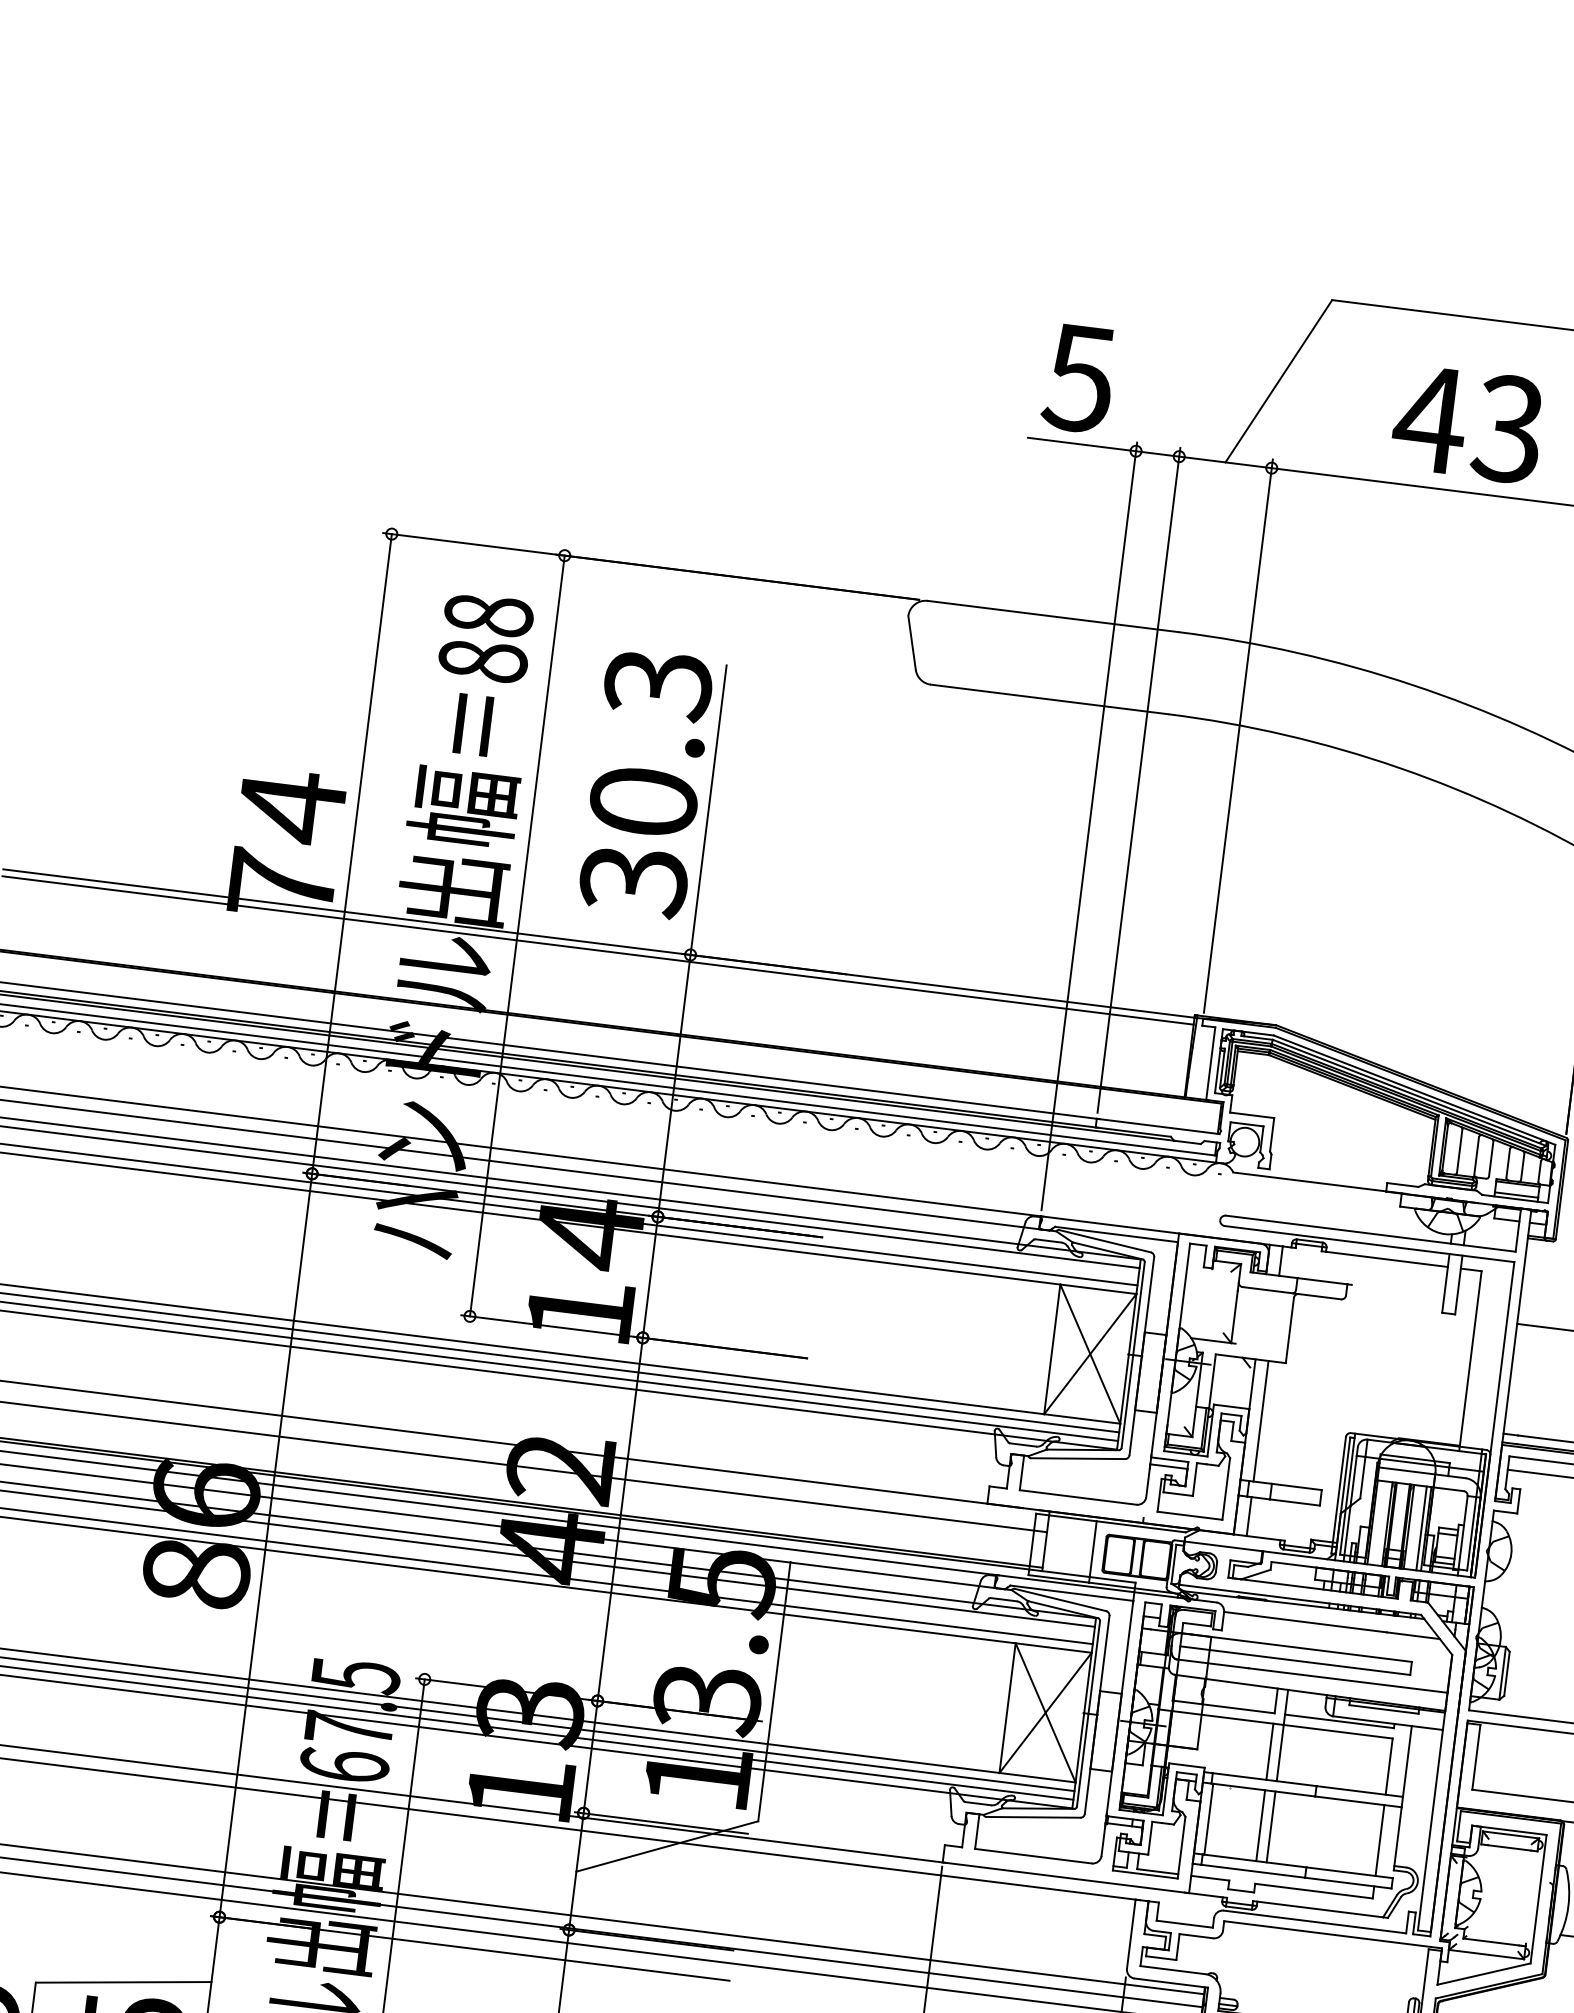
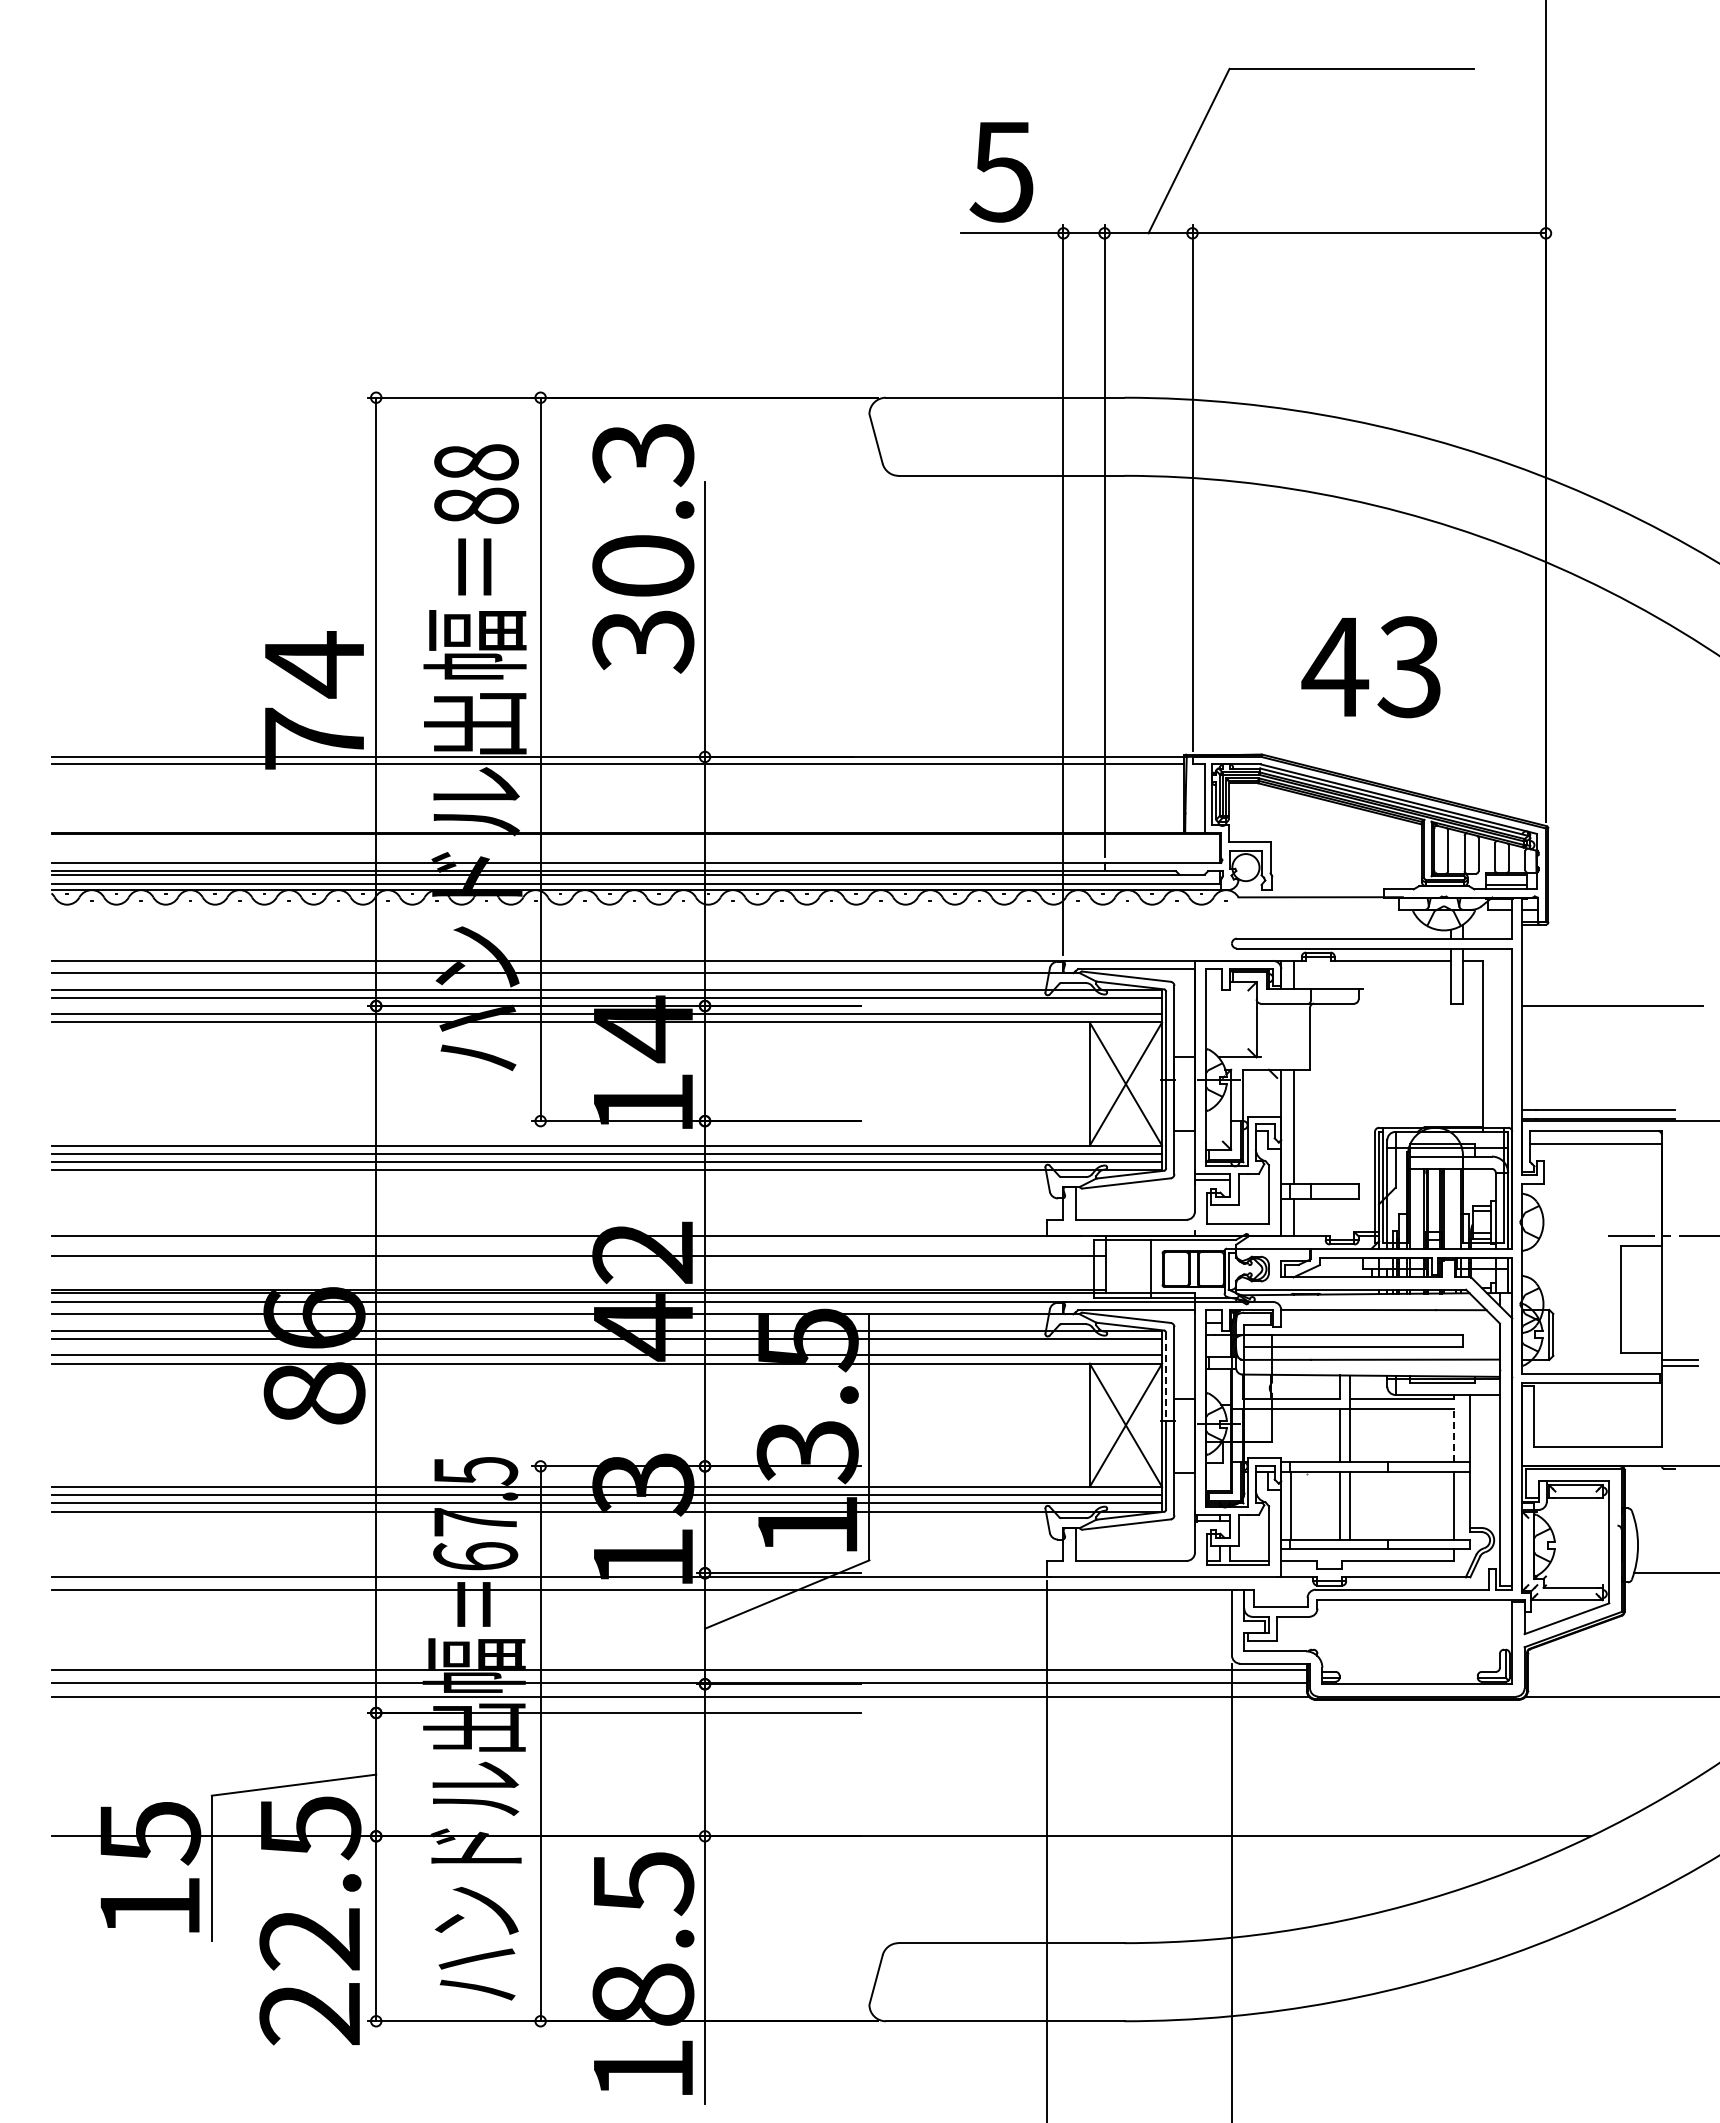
text: (1467, 424) -> (1370, 667), moved
text: (646, 783) -> (643, 548), moved
line: (1421, 1528) -> (1456, 1208), removed
line: (1094, 1667) -> (1166, 1377), solid -> dashed
line: (1388, 1766) -> (1453, 1435), solid -> dashed

